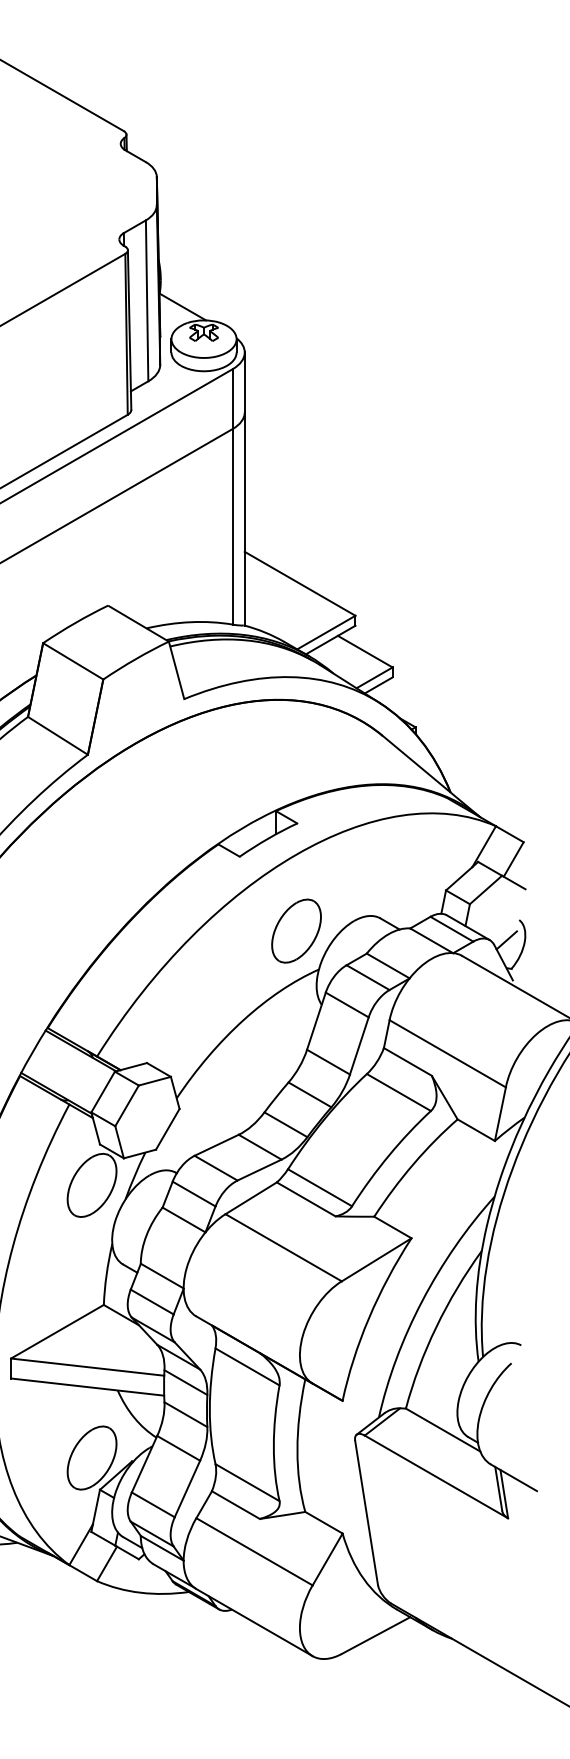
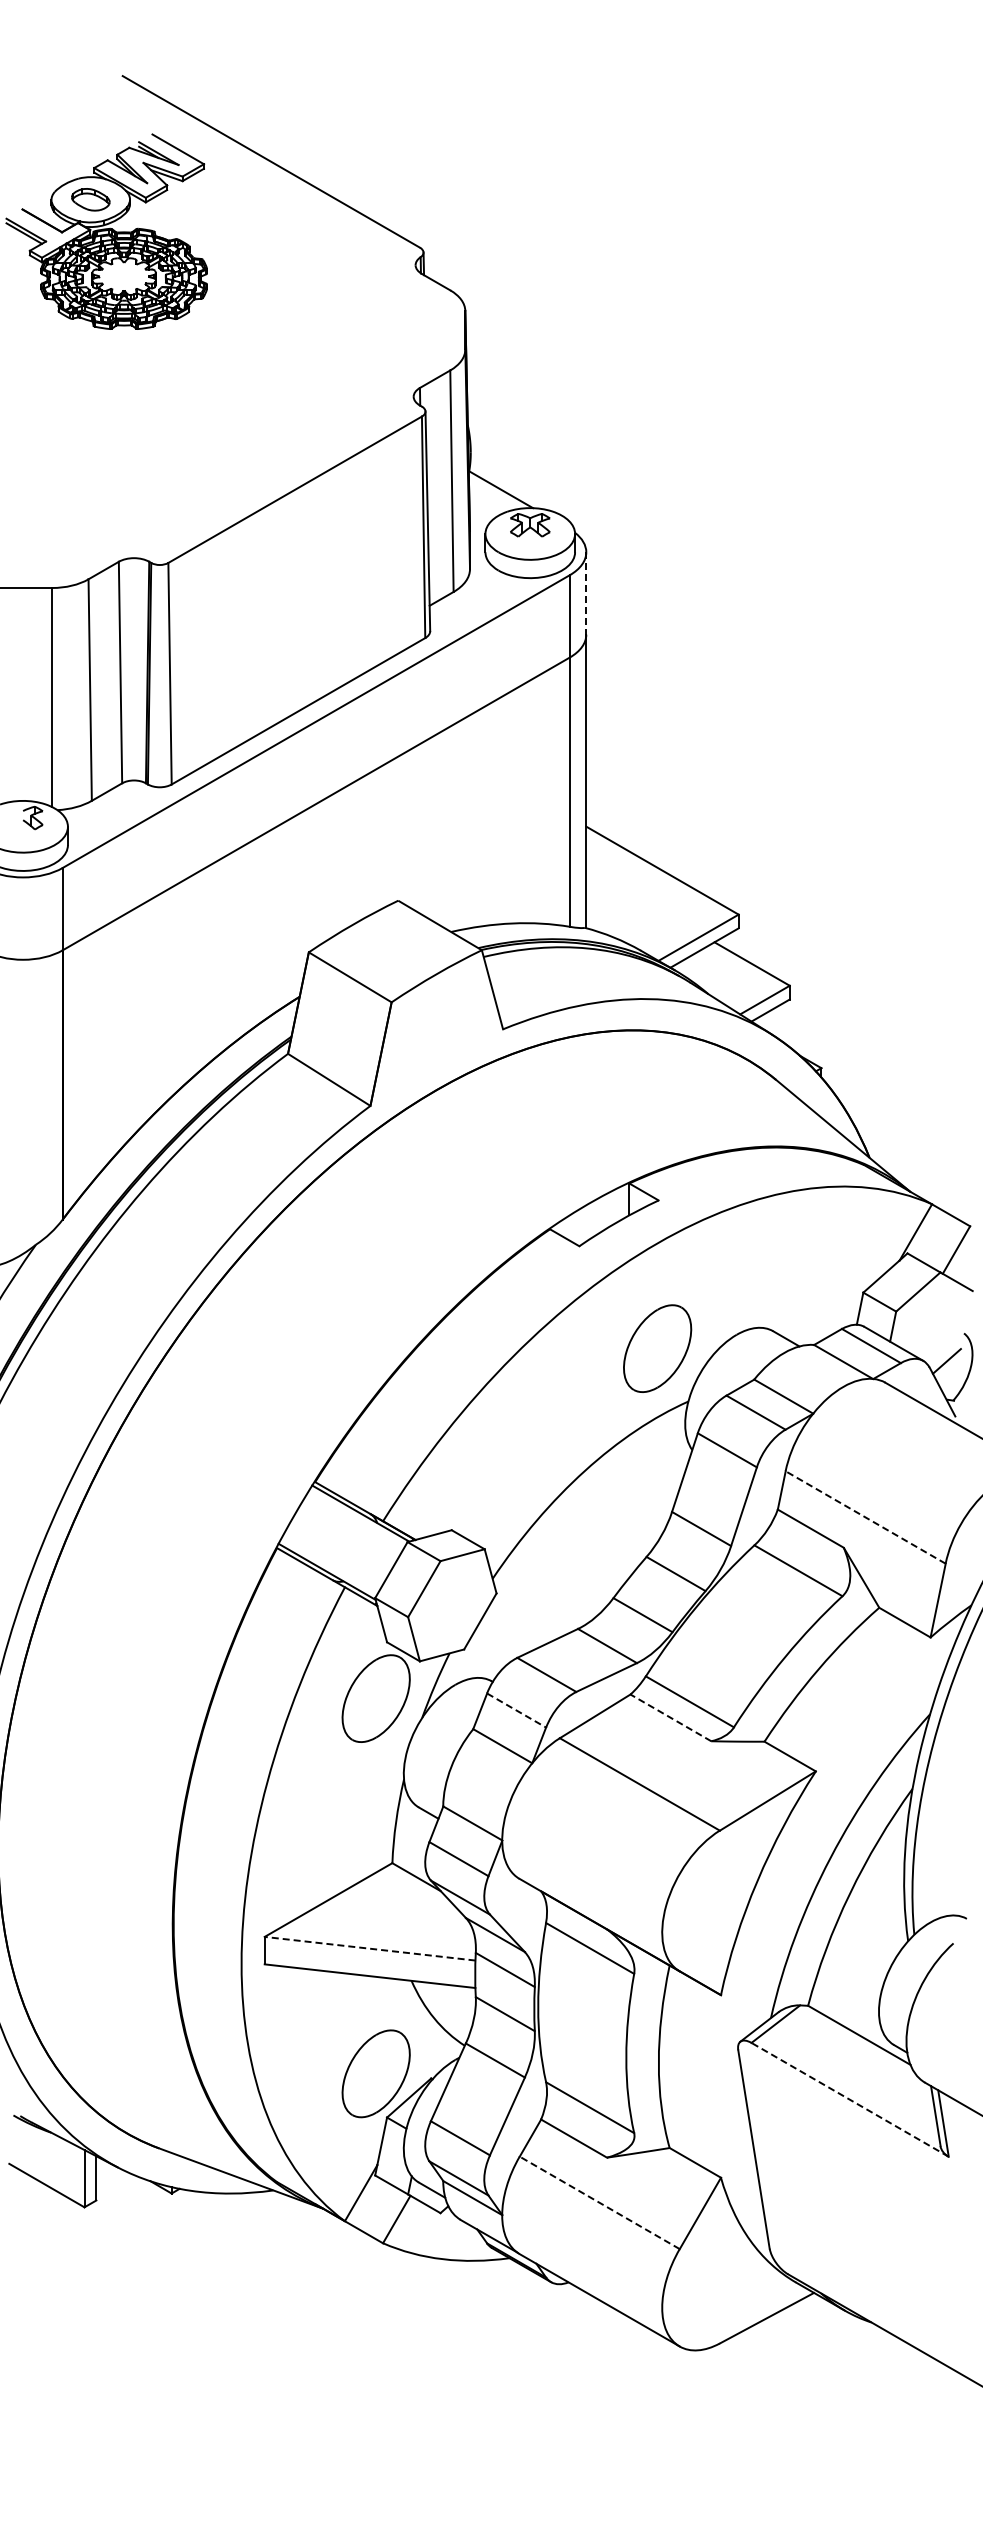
line: (244, 382) -> (586, 593), solid -> dashed
line: (447, 1053) -> (865, 1517), solid -> dashed
line: (194, 1194) -> (517, 1710), solid -> dashed
line: (305, 1199) -> (670, 1717), solid -> dashed
line: (87, 1366) -> (369, 1948), solid -> dashed
line: (436, 1476) -> (850, 2099), solid -> dashed
line: (254, 1551) -> (599, 2202), solid -> dashed

